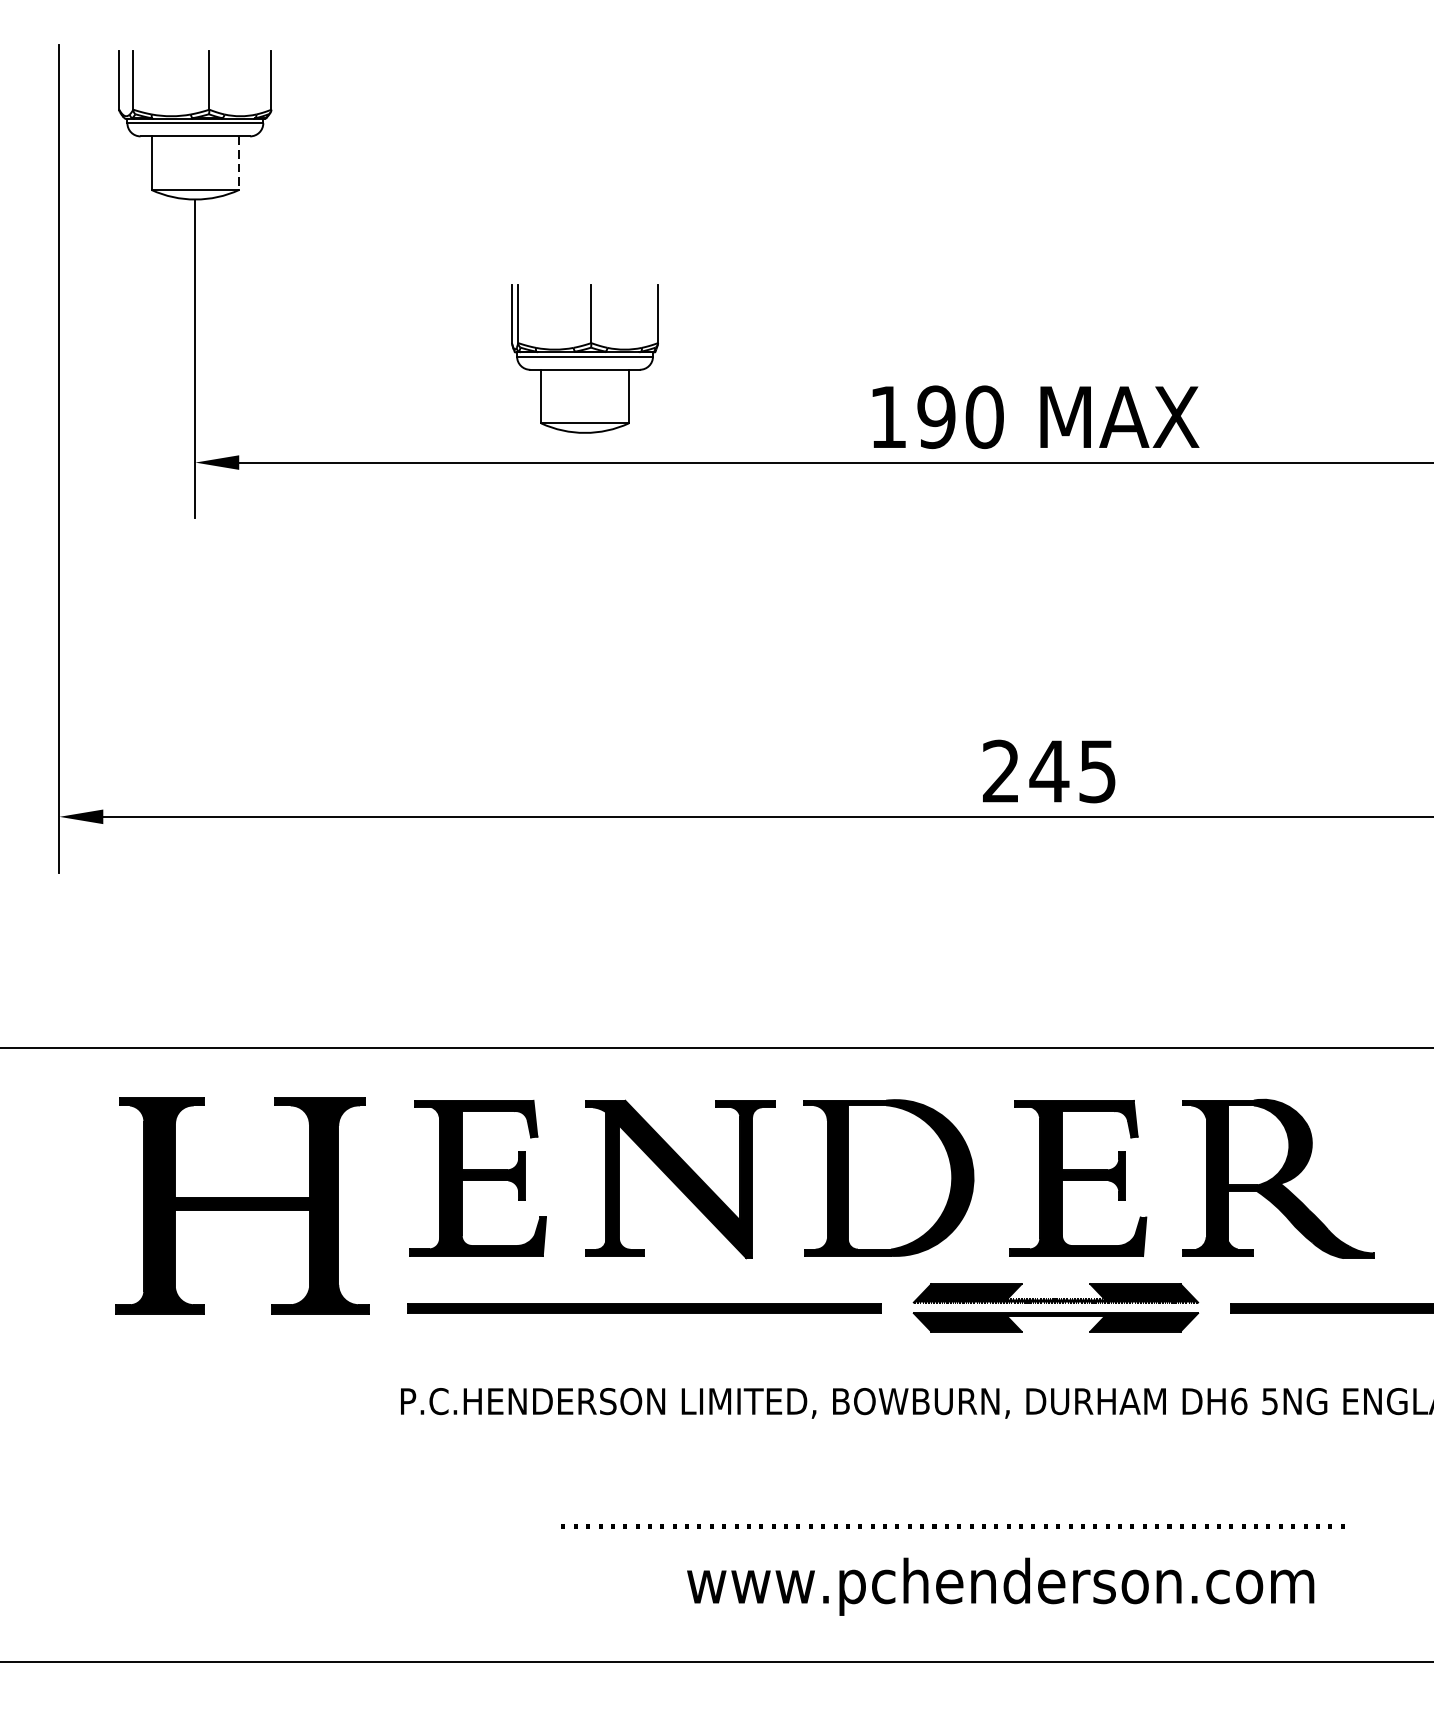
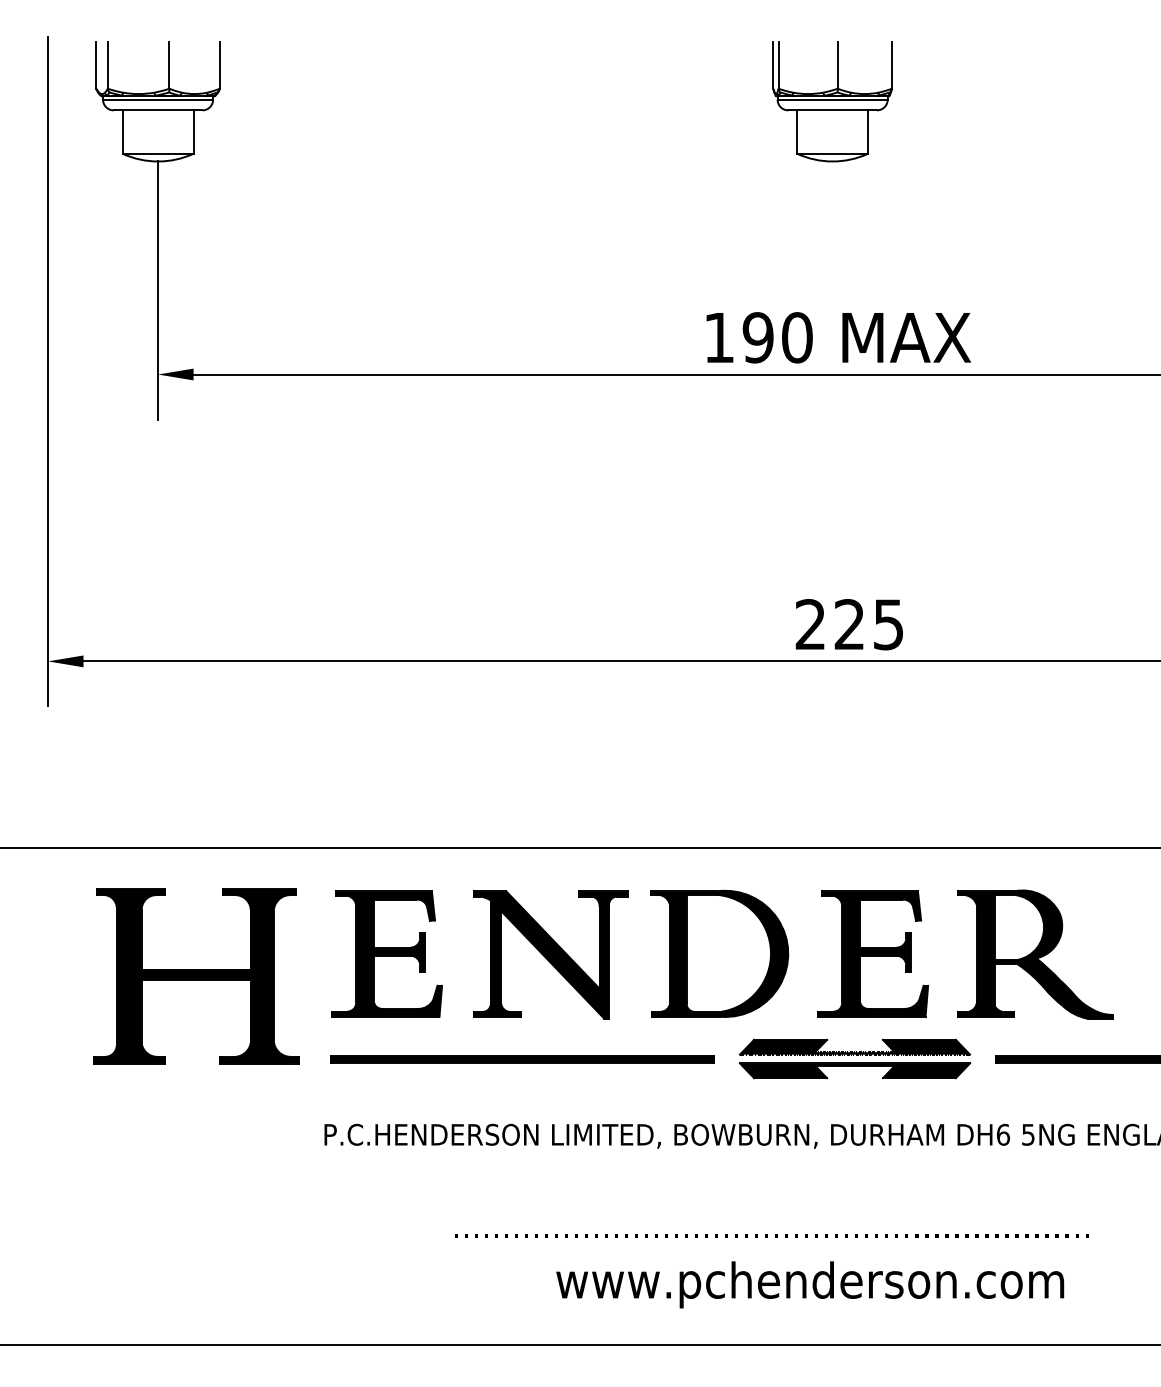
line: (239, 163) -> (193, 132), dashed -> solid
part: (584, 358) -> (832, 101), moved
text: (1049, 771) -> (849, 624), 245 -> 225

